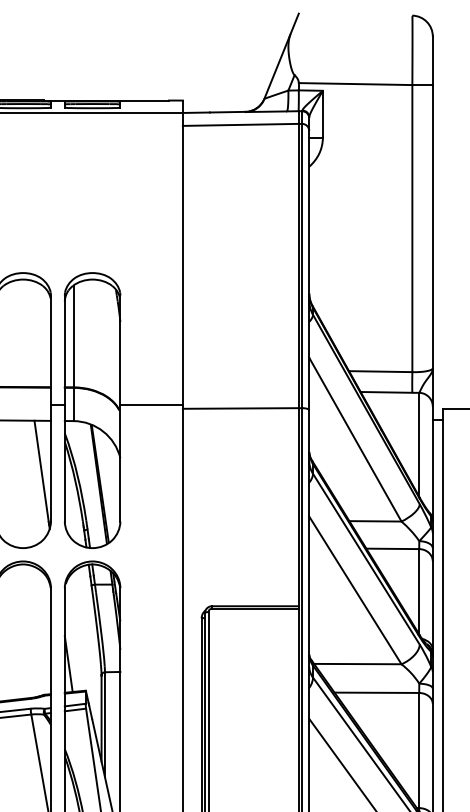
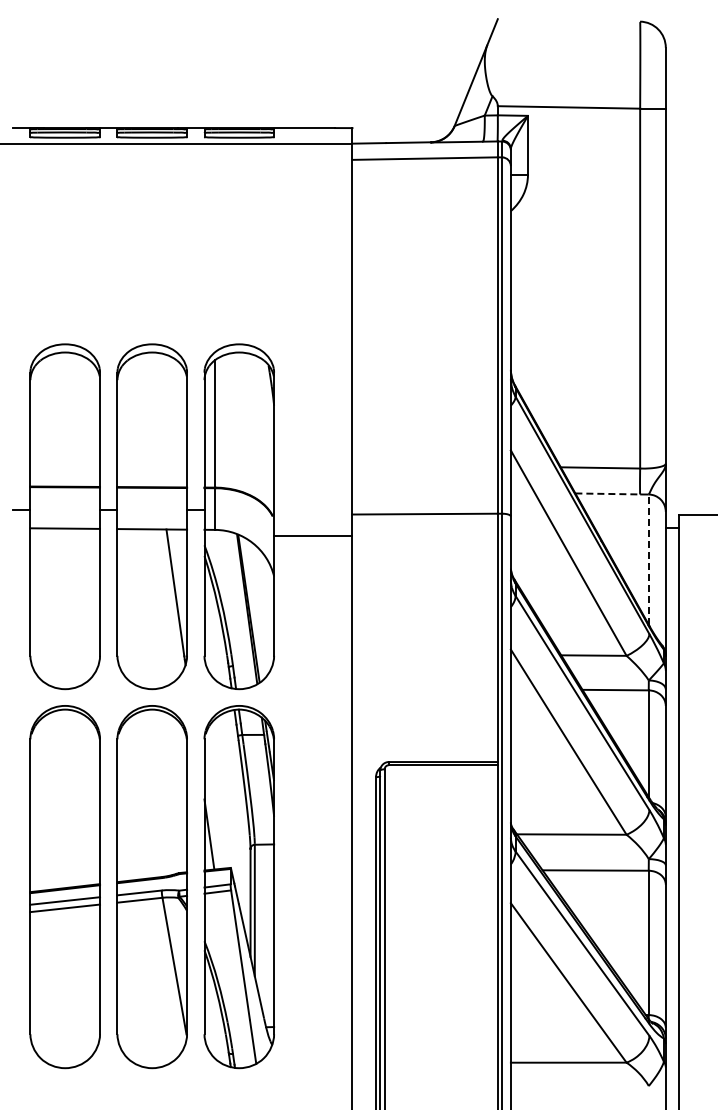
line: (387, 392) -> (608, 493), solid -> dashed
line: (151, 404) -> (313, 535), moved
line: (419, 444) -> (648, 559), solid -> dashed

